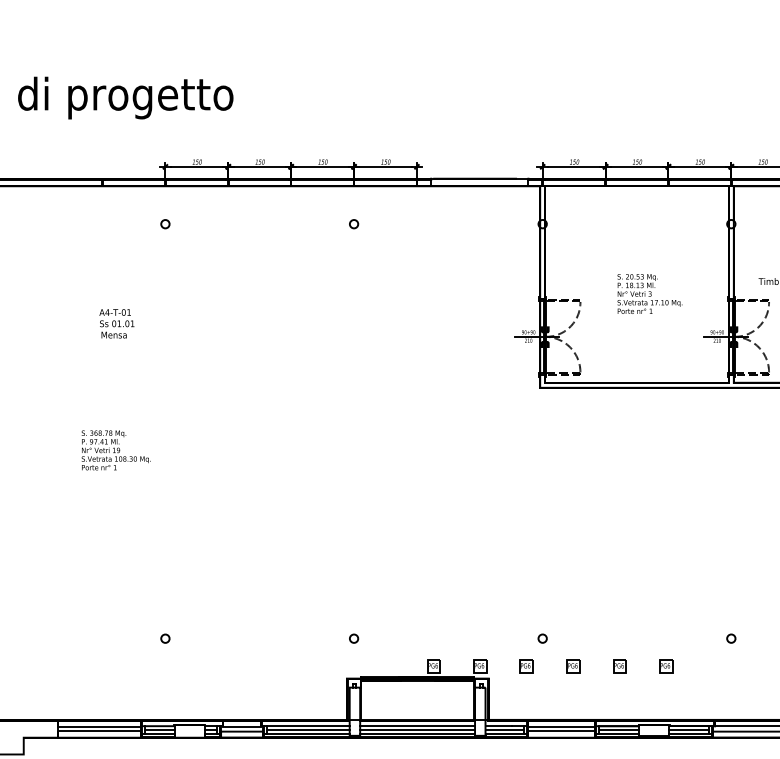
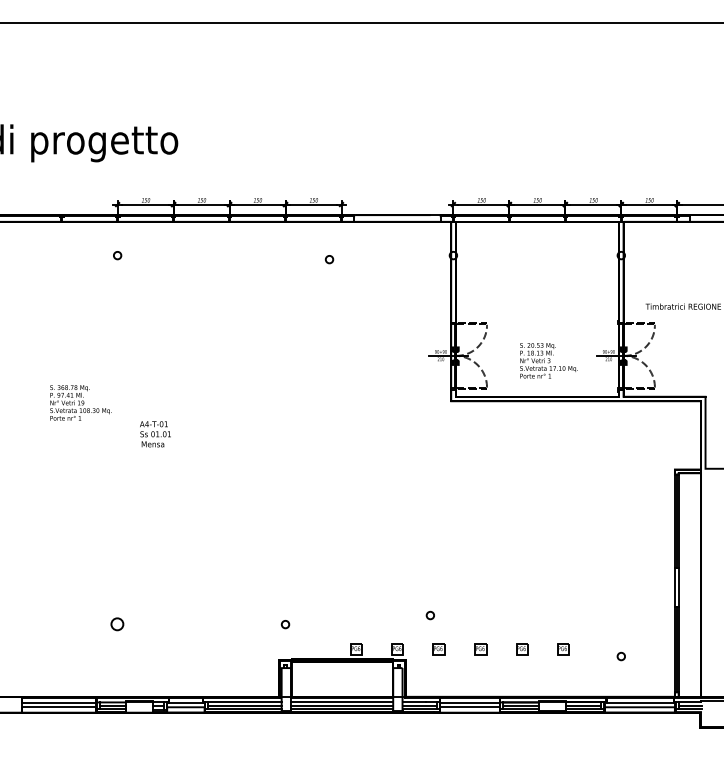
circle: (354, 224) -> (329, 259), moved
text: (649, 293) -> (548, 360), moved
text: (116, 324) -> (155, 434), moved
text: (115, 449) -> (80, 402), moved
circle: (165, 638) -> (117, 624), size x1.6
circle: (541, 638) -> (429, 615), moved
circle: (730, 638) -> (620, 656), moved

